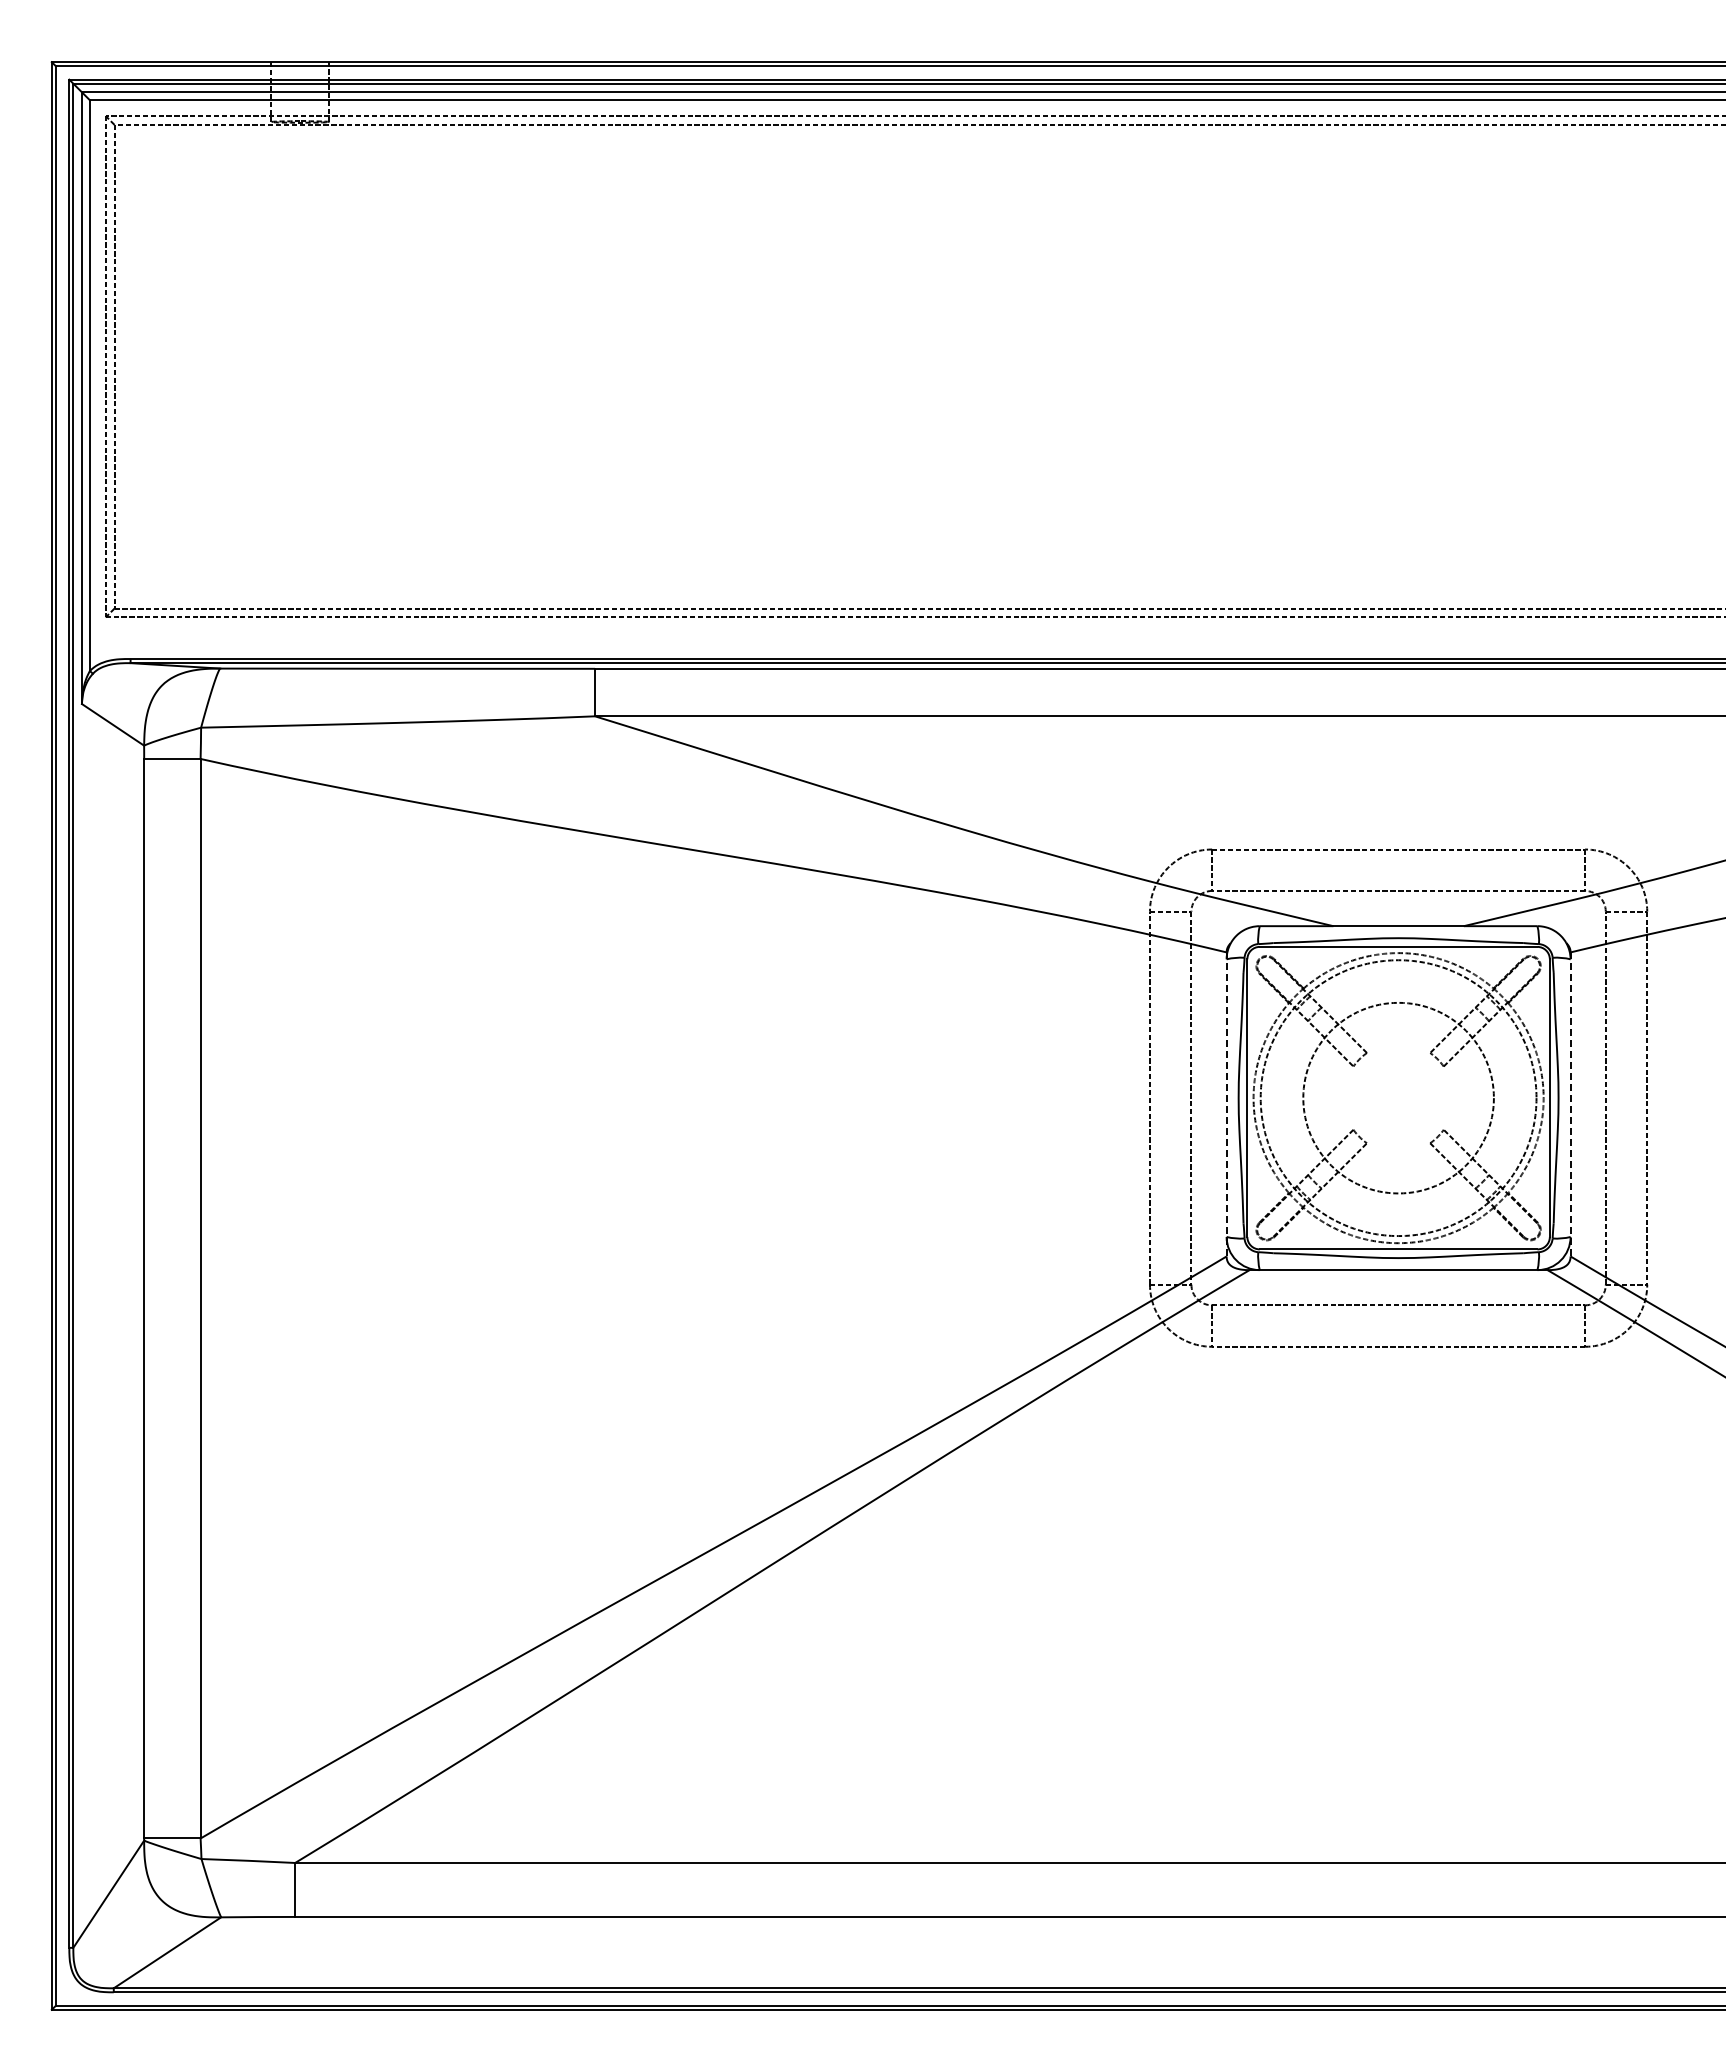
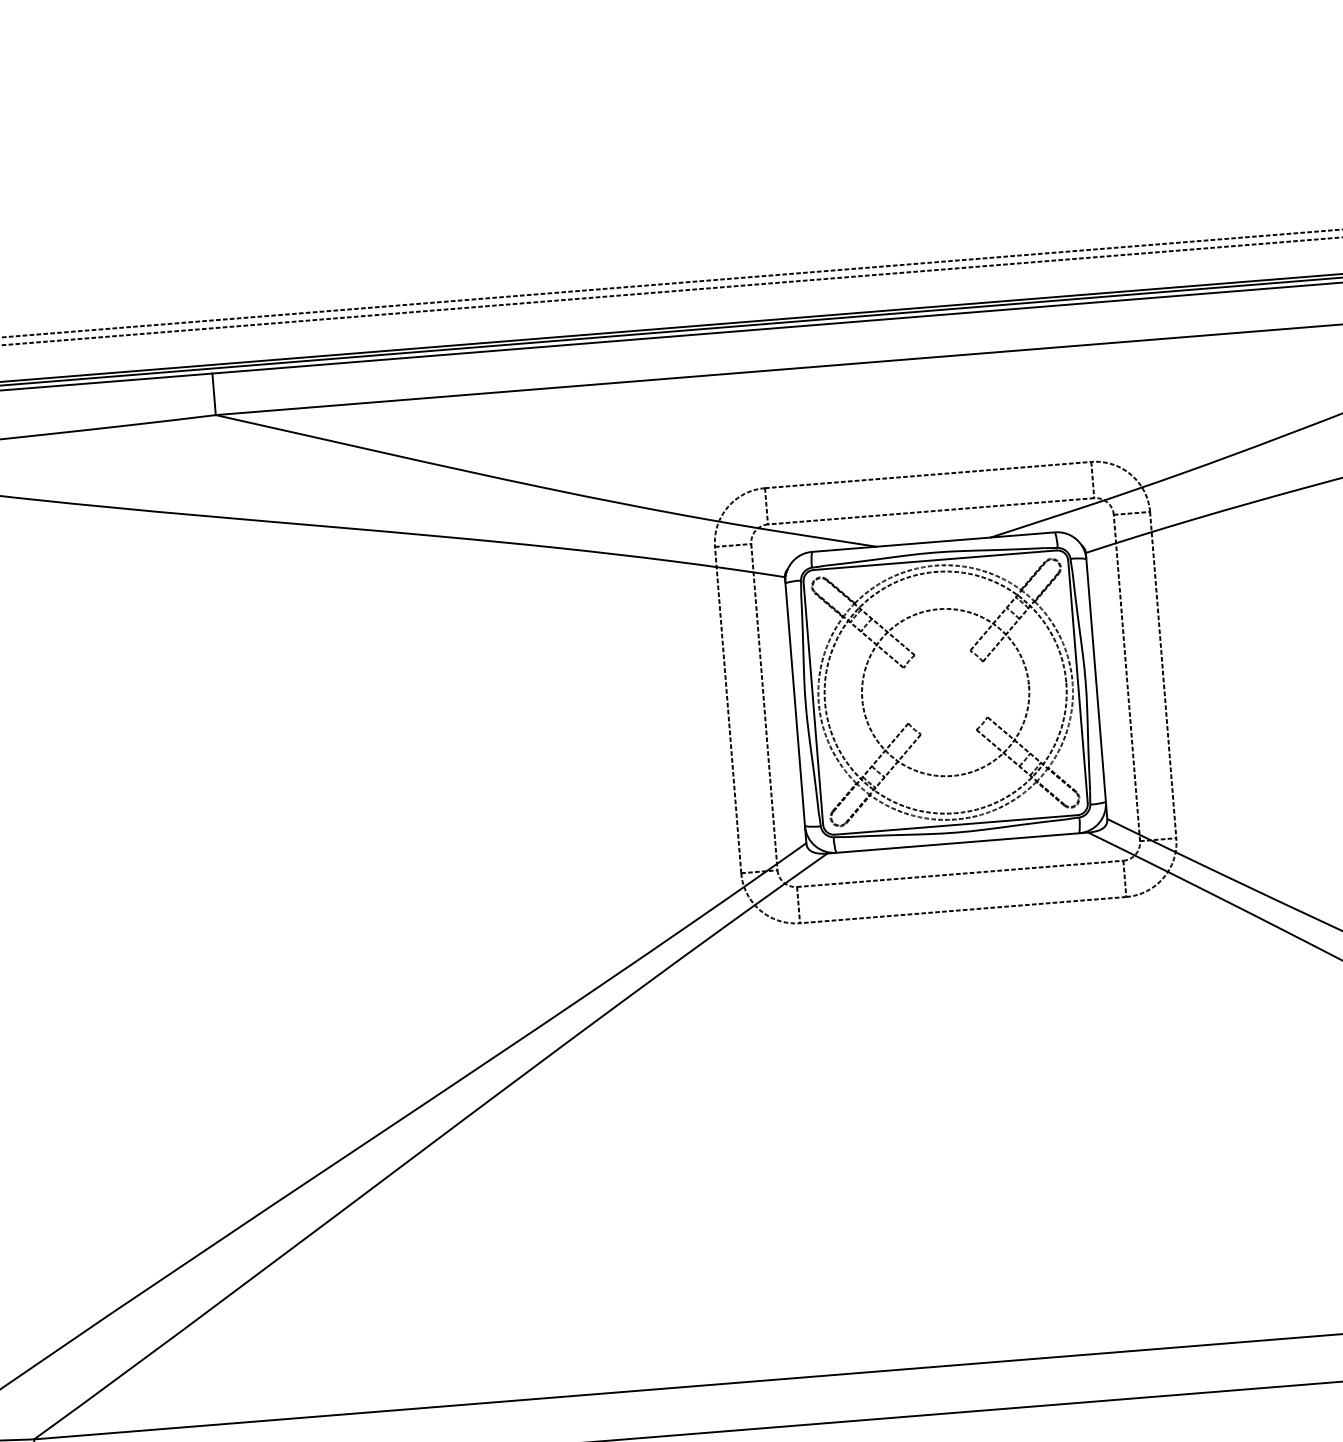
line: (1226, 1103) -> (795, 709), dashed -> solid
line: (1570, 1104) -> (1096, 686), dashed -> solid

